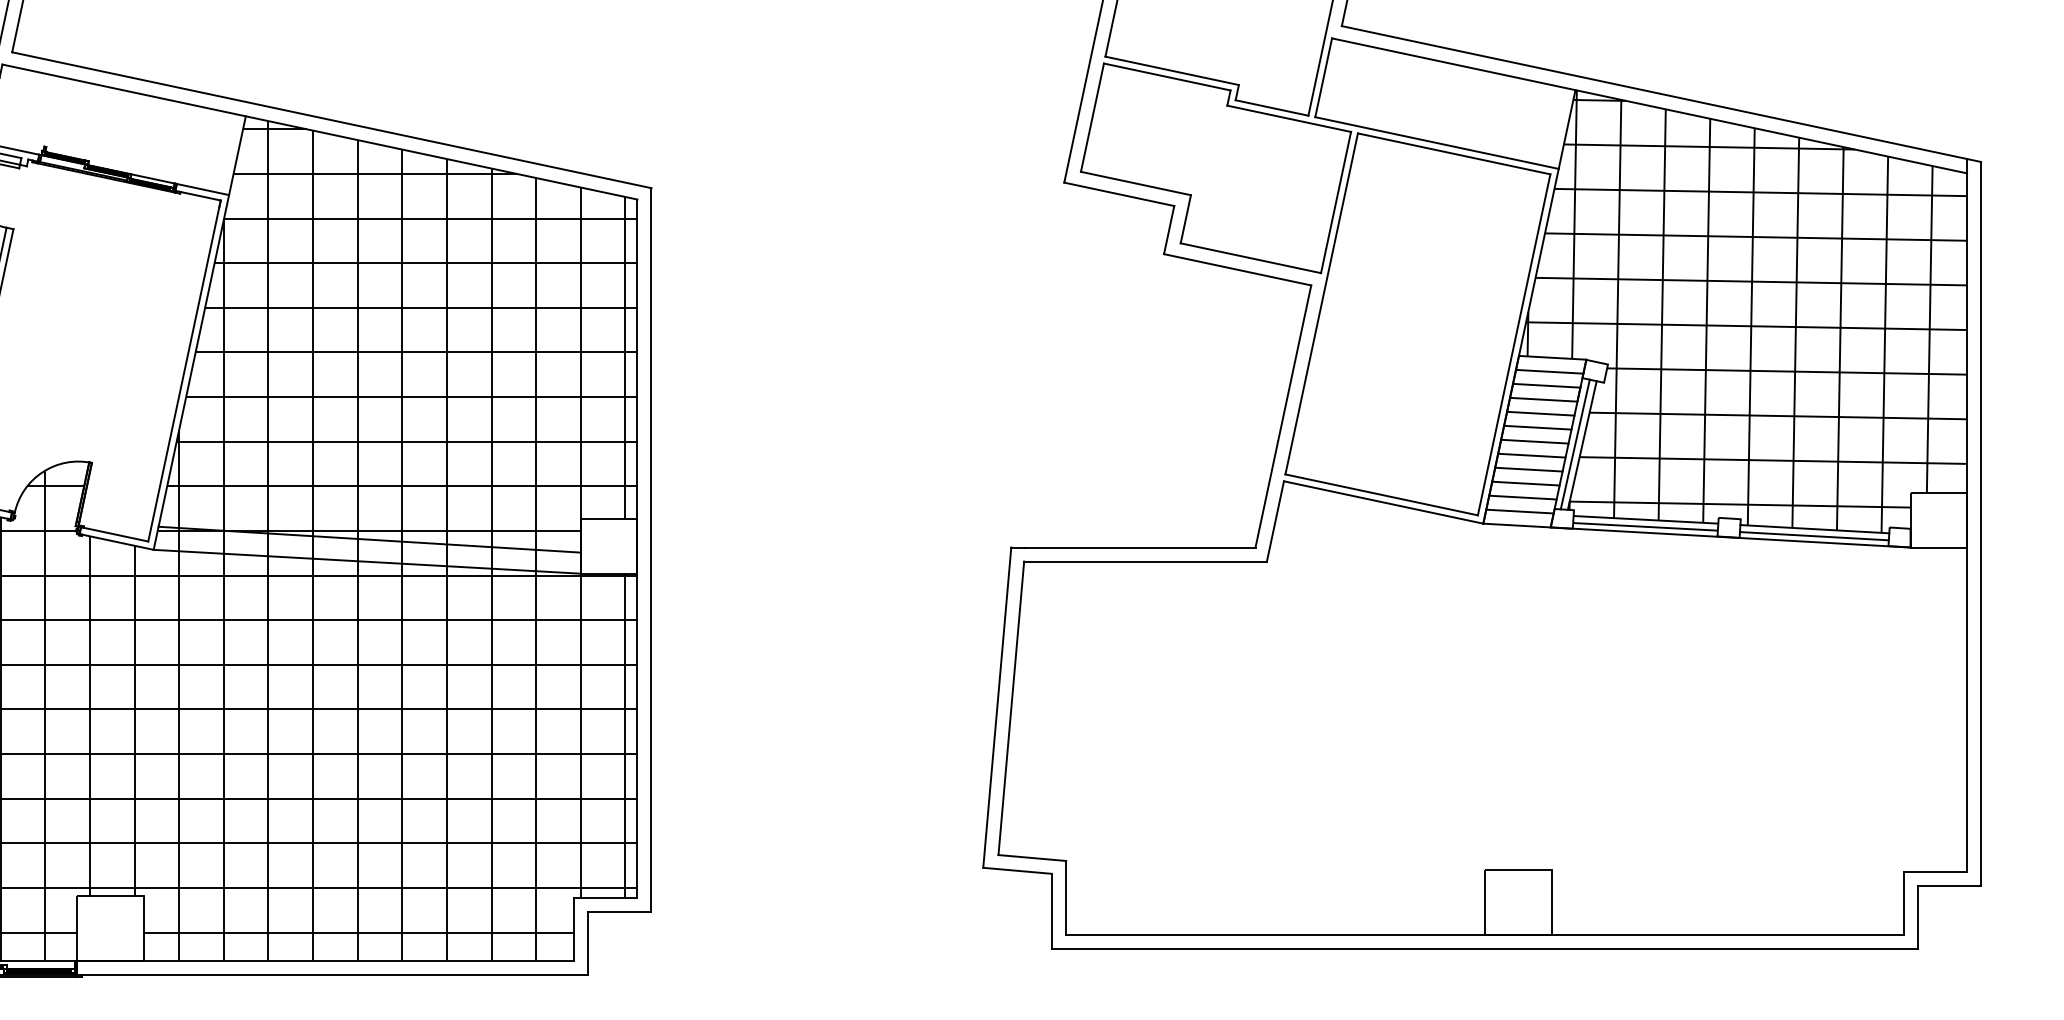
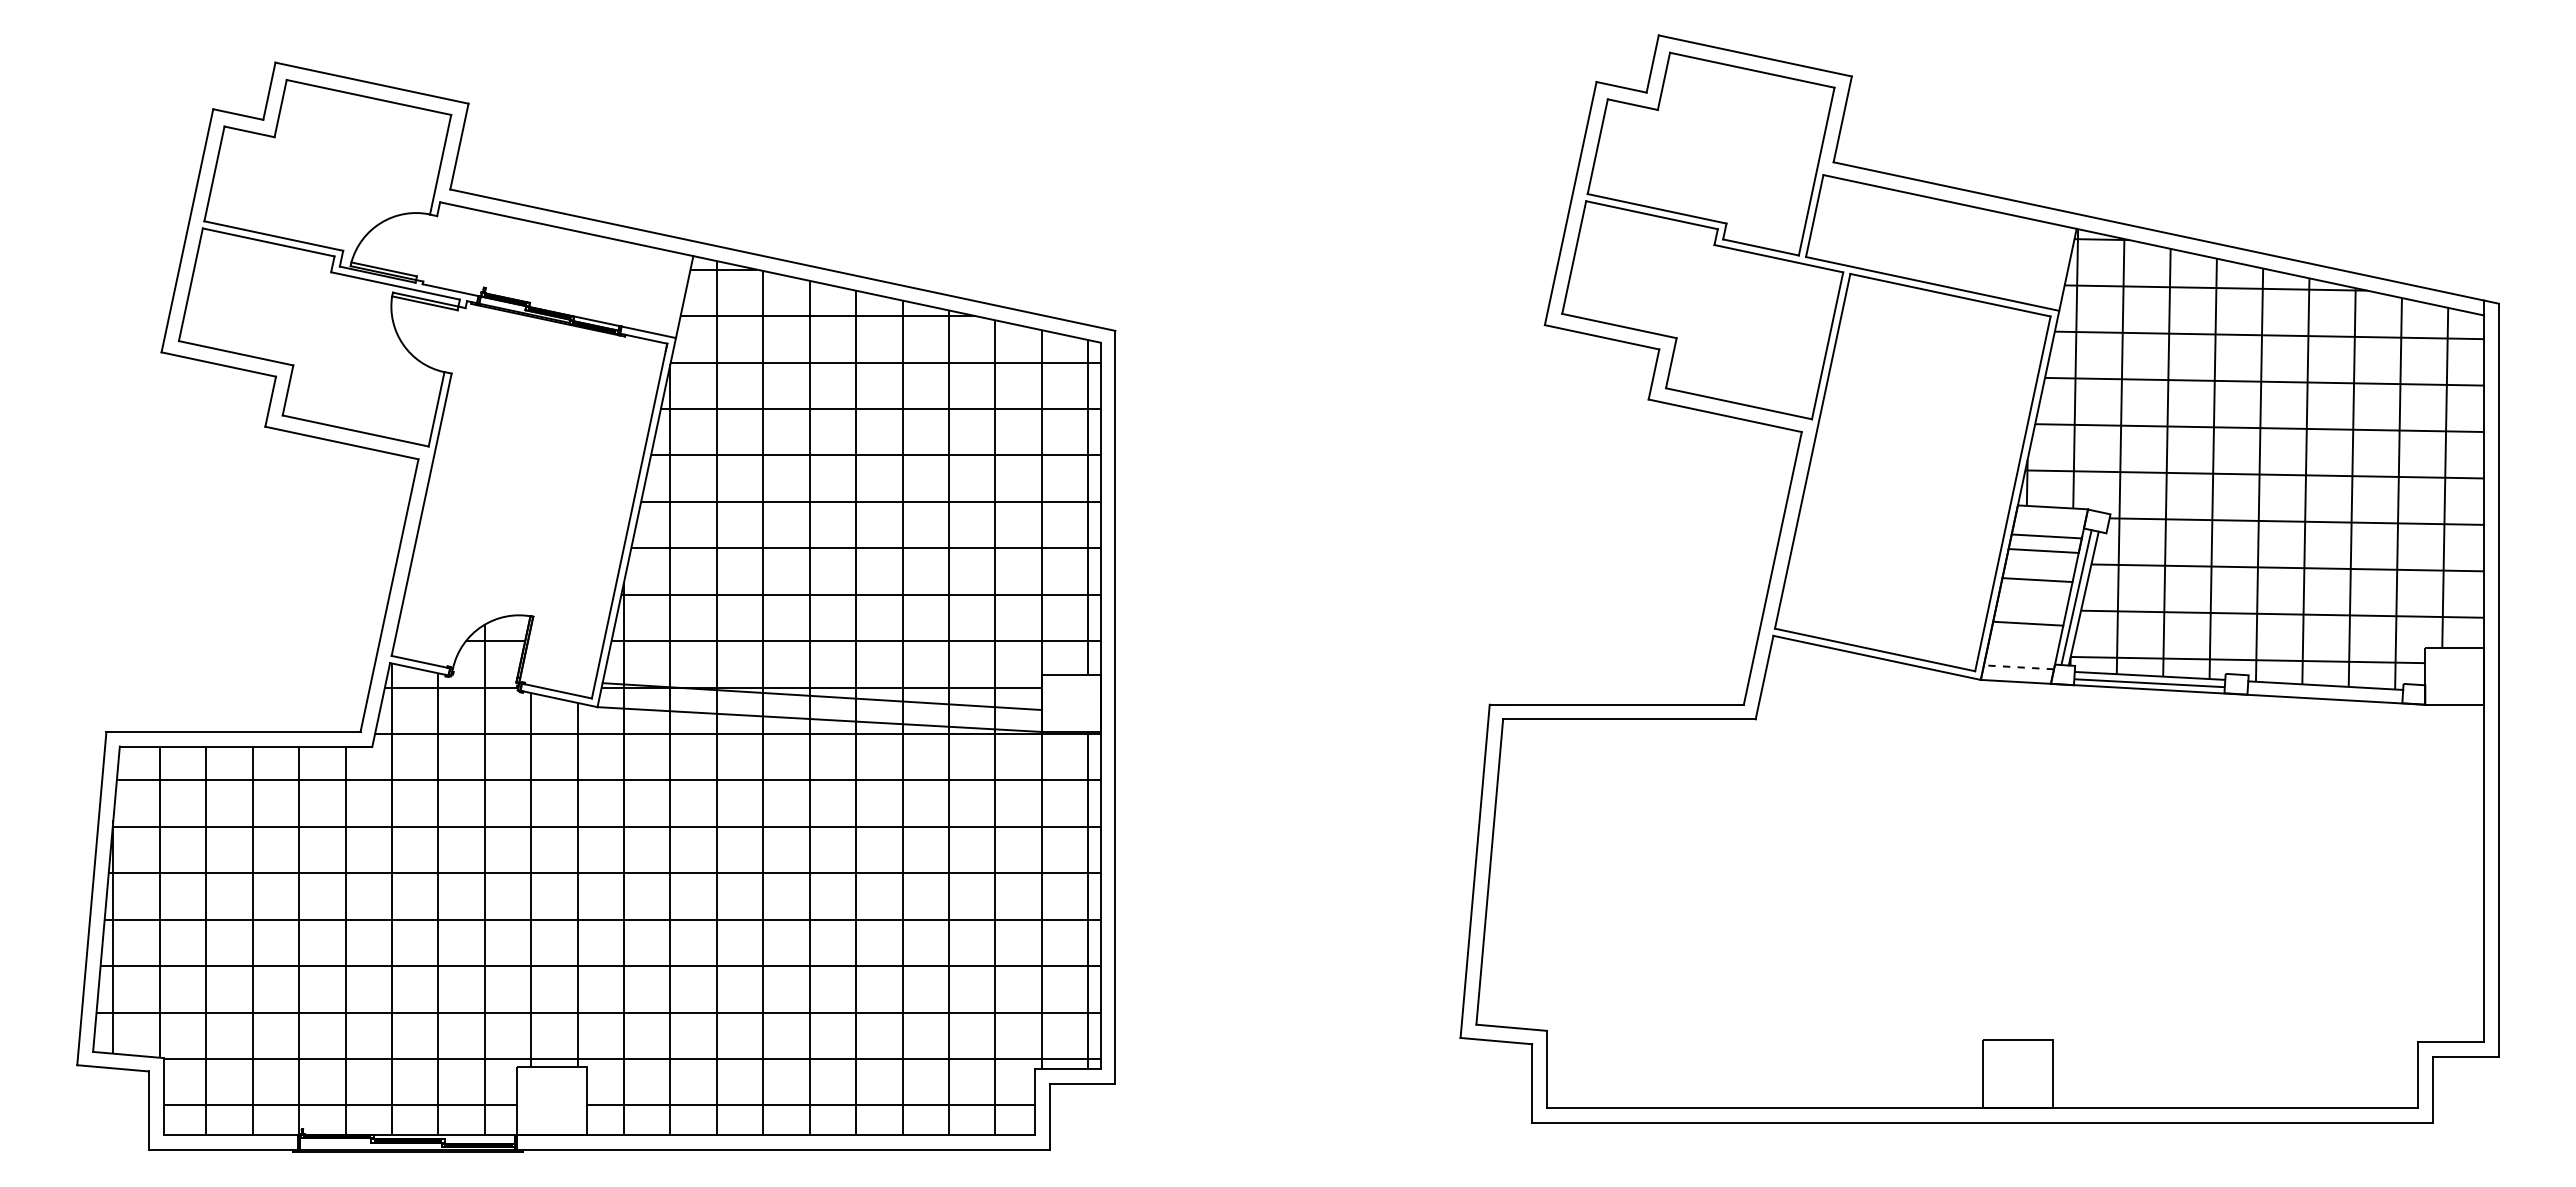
line: (1549, 371) -> (2049, 521), removed
line: (1540, 413) -> (2040, 565), removed
line: (1534, 441) -> (2034, 594), removed
line: (1532, 455) -> (2031, 609), removed
line: (1526, 483) -> (2025, 638), removed
line: (1523, 497) -> (2022, 652), removed
line: (1519, 511) -> (2018, 667), solid -> dashed
line: (1813, 535) -> (2324, 692), removed

